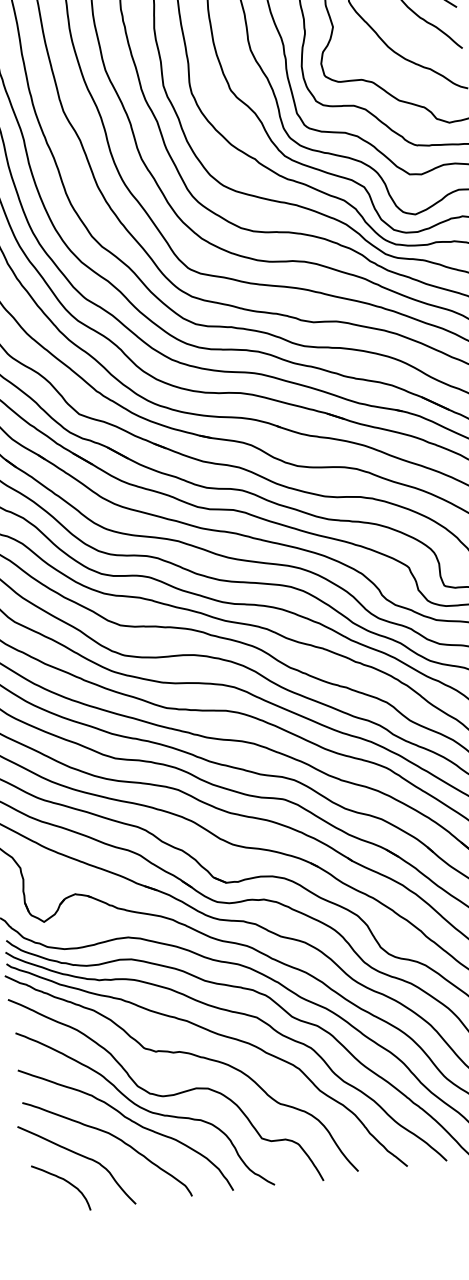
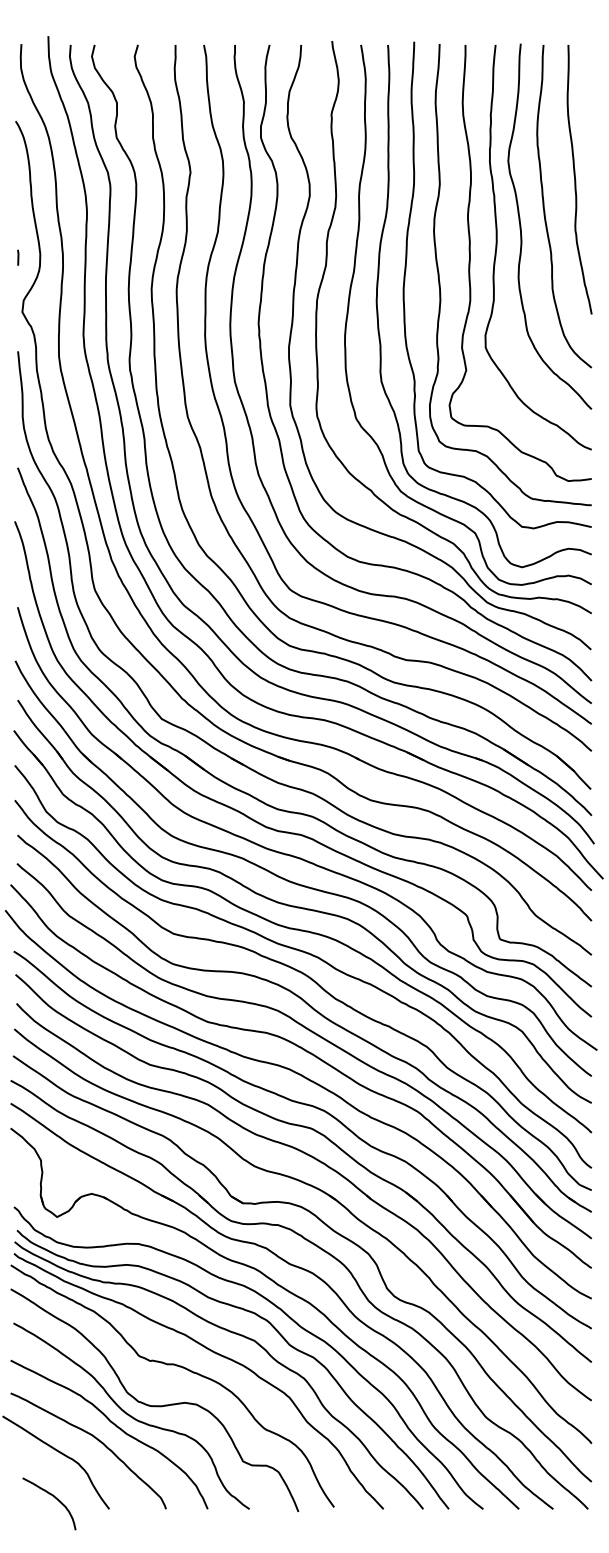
curve: (64, 1181) -> (53, 1497), moved

